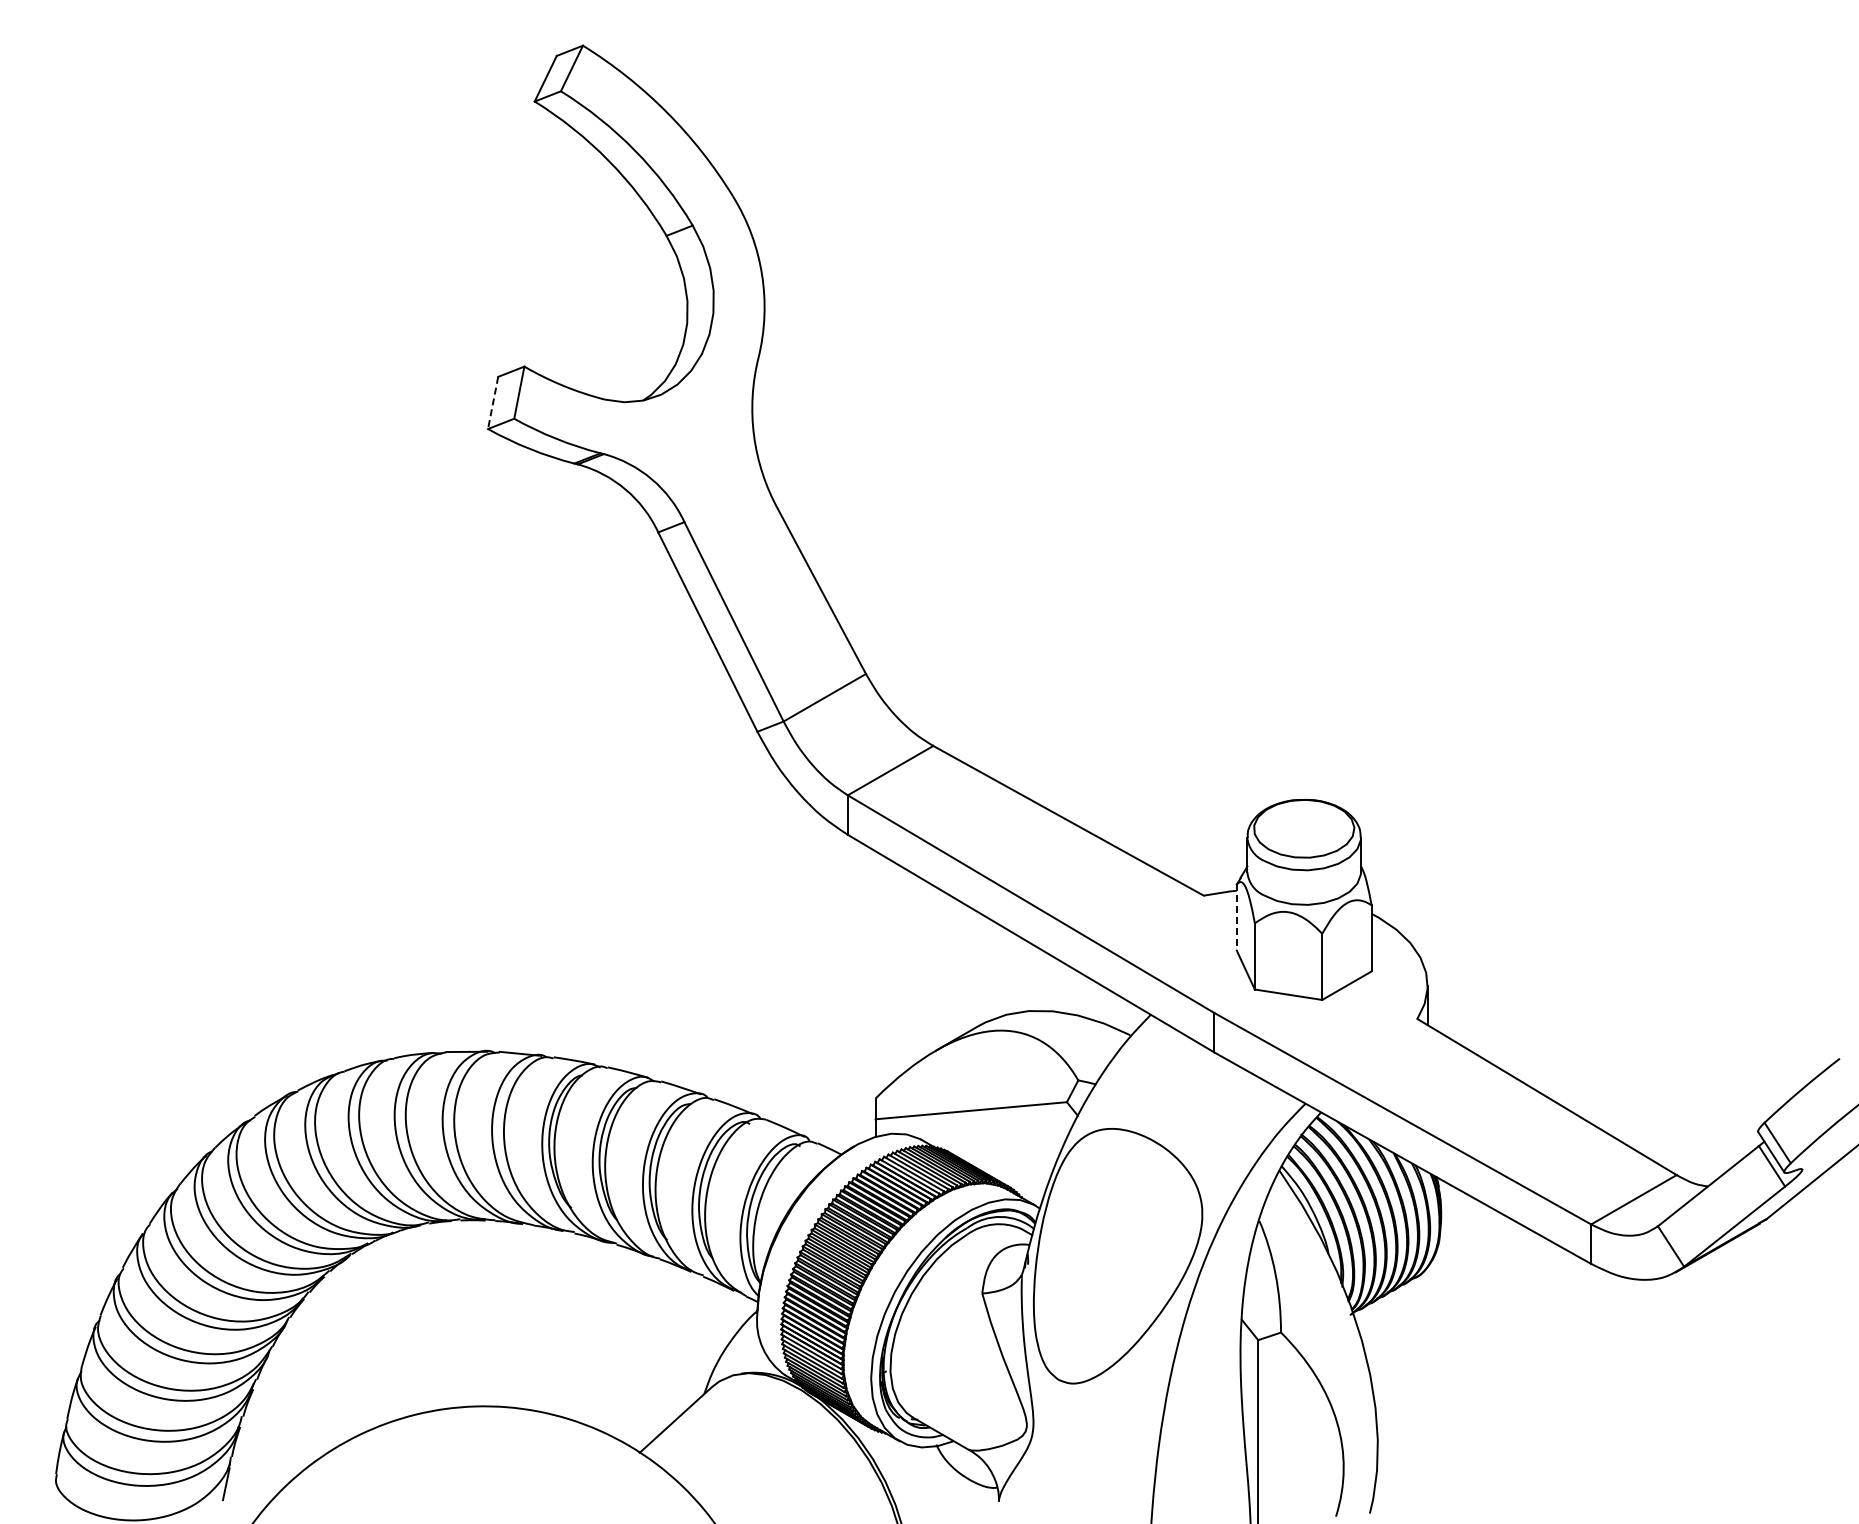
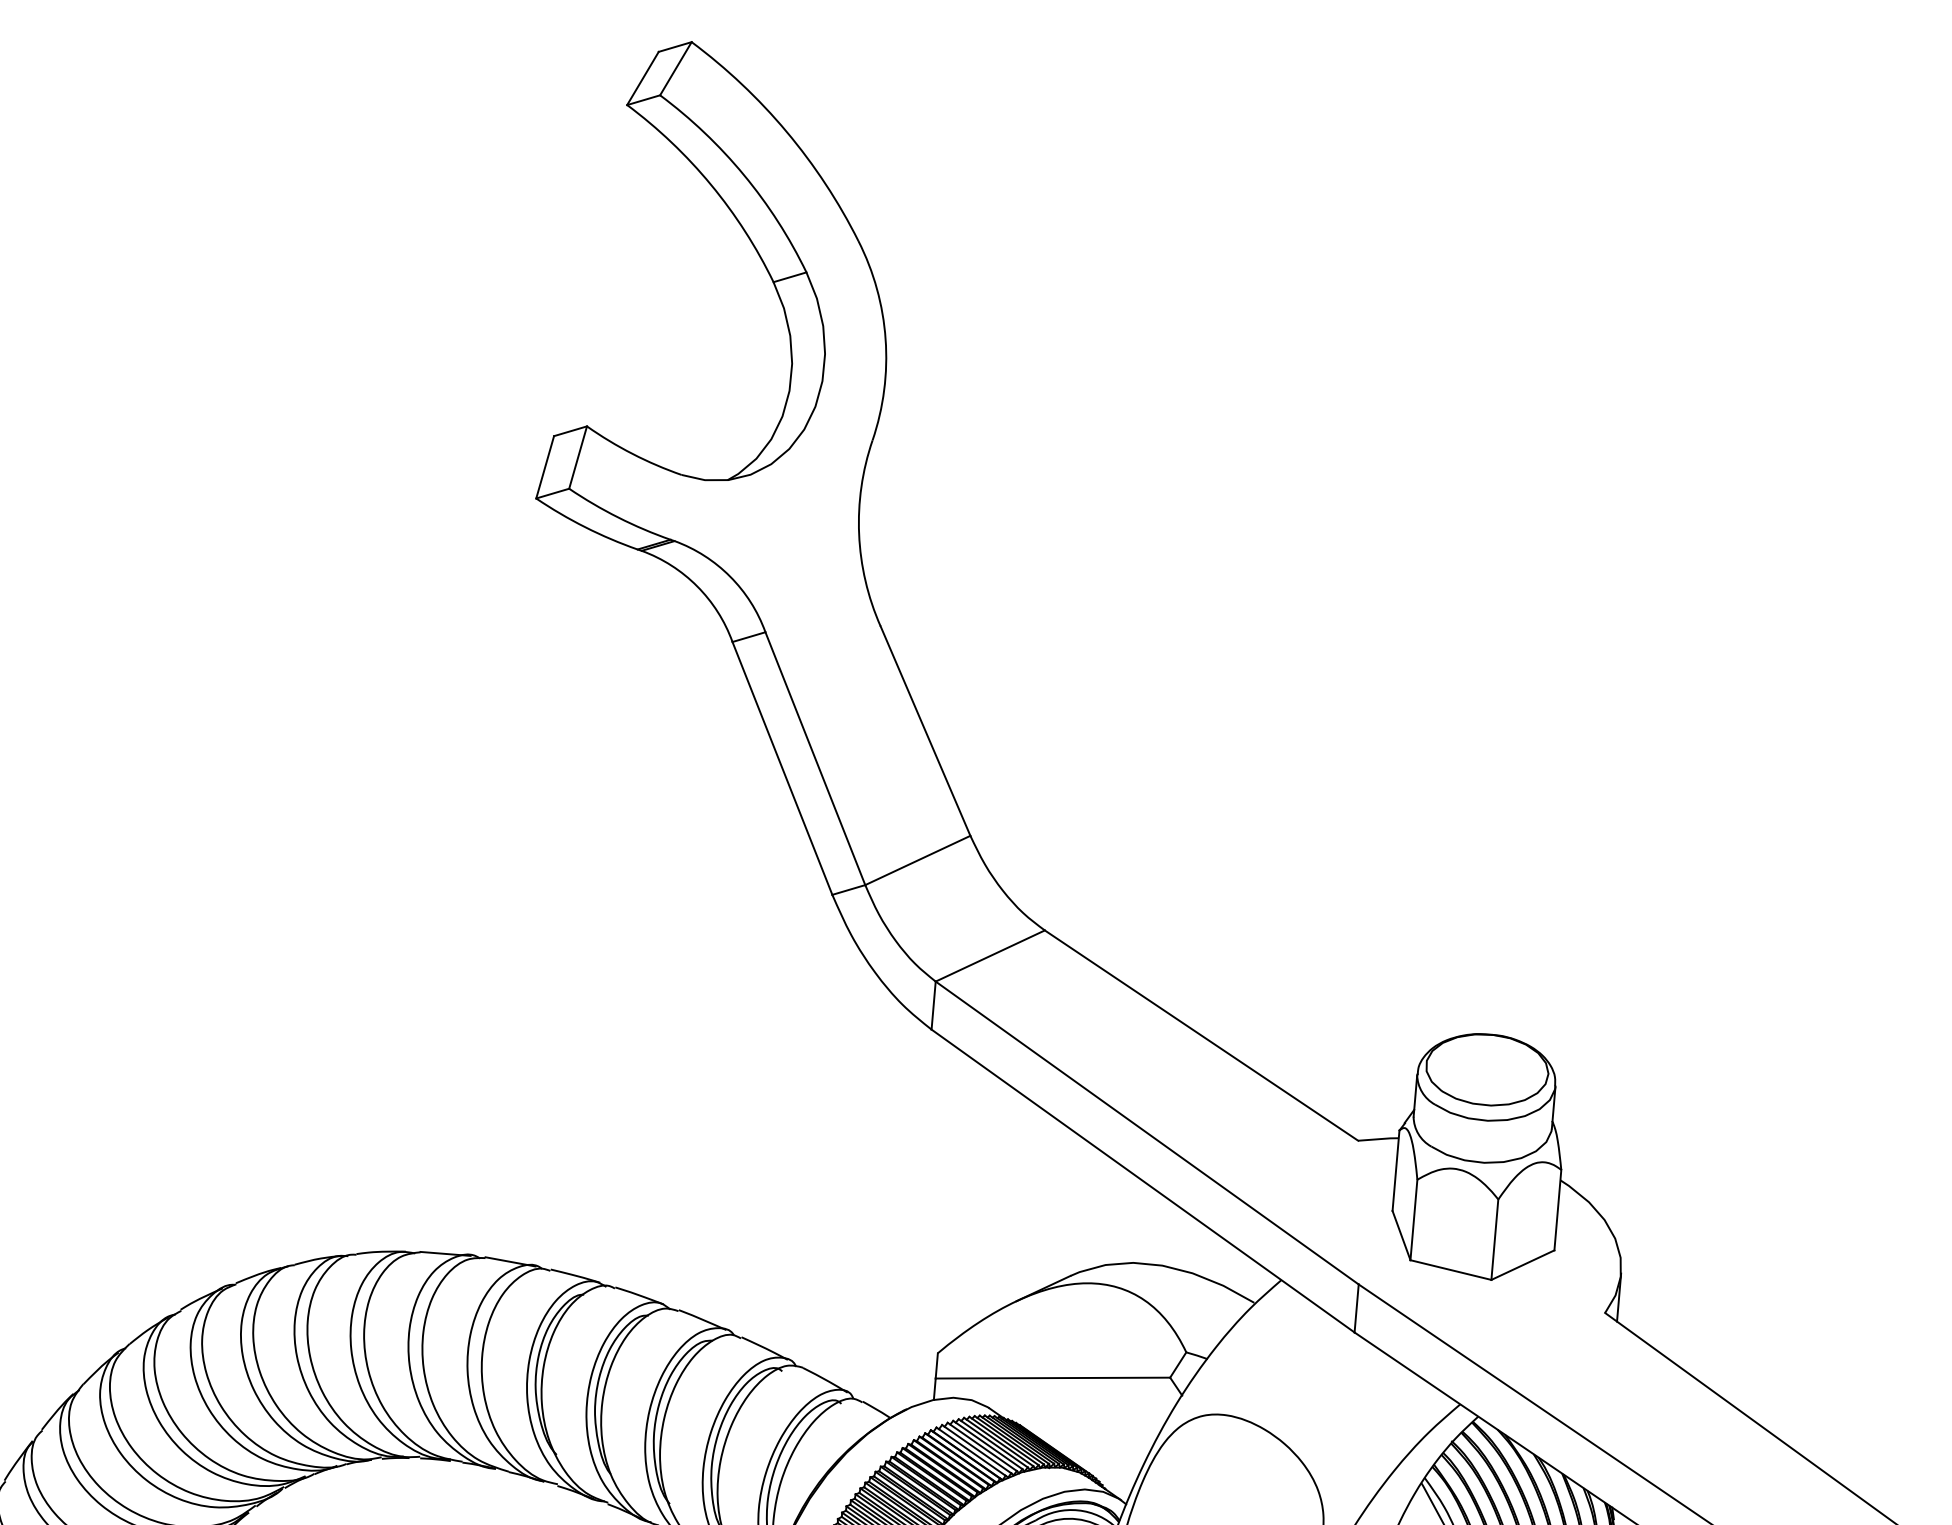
line: (493, 402) -> (545, 466), dashed -> solid
line: (1236, 918) -> (1395, 1171), dashed -> solid

